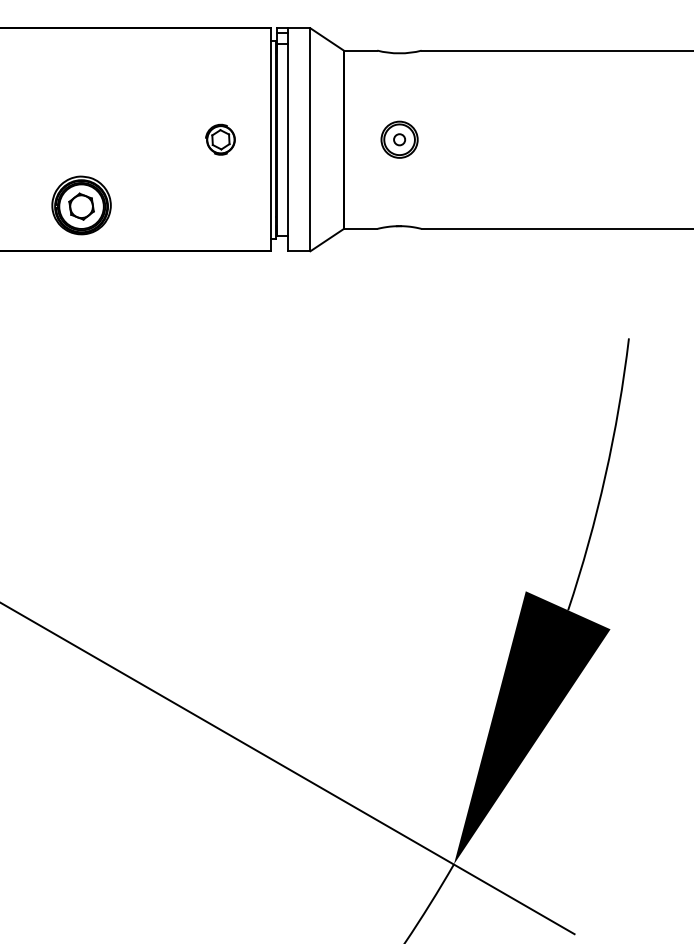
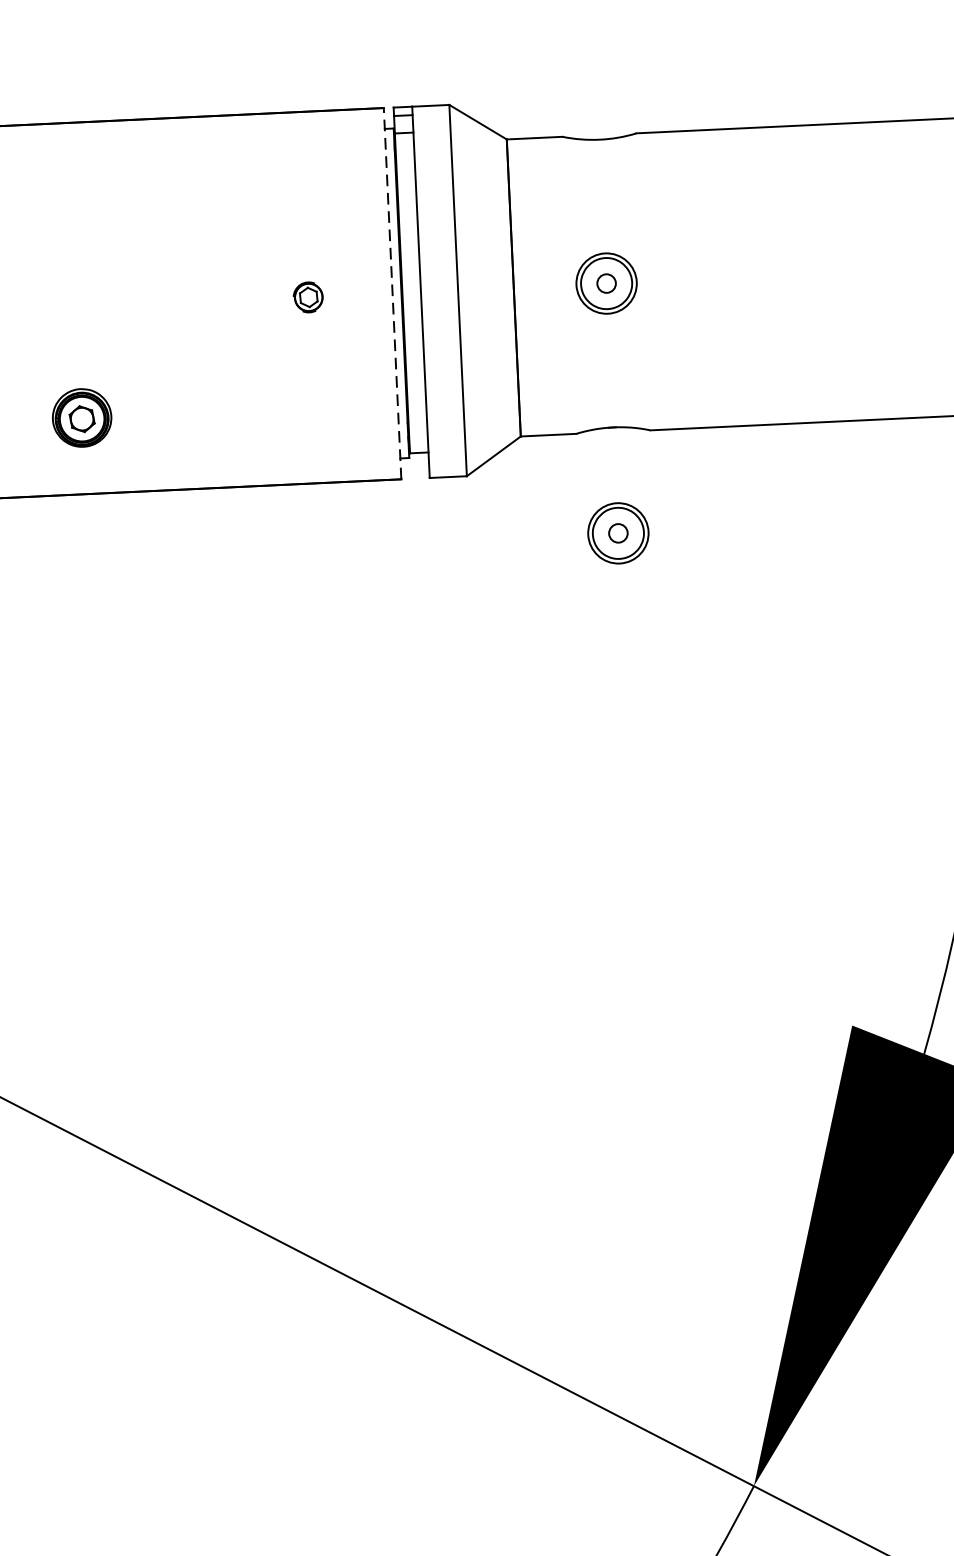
part: (220, 139) -> (308, 297), size x0.6
line: (271, 139) -> (393, 293), solid -> dashed
part: (81, 205) -> (82, 417), size x0.6
part: (399, 289) -> (618, 532), added

